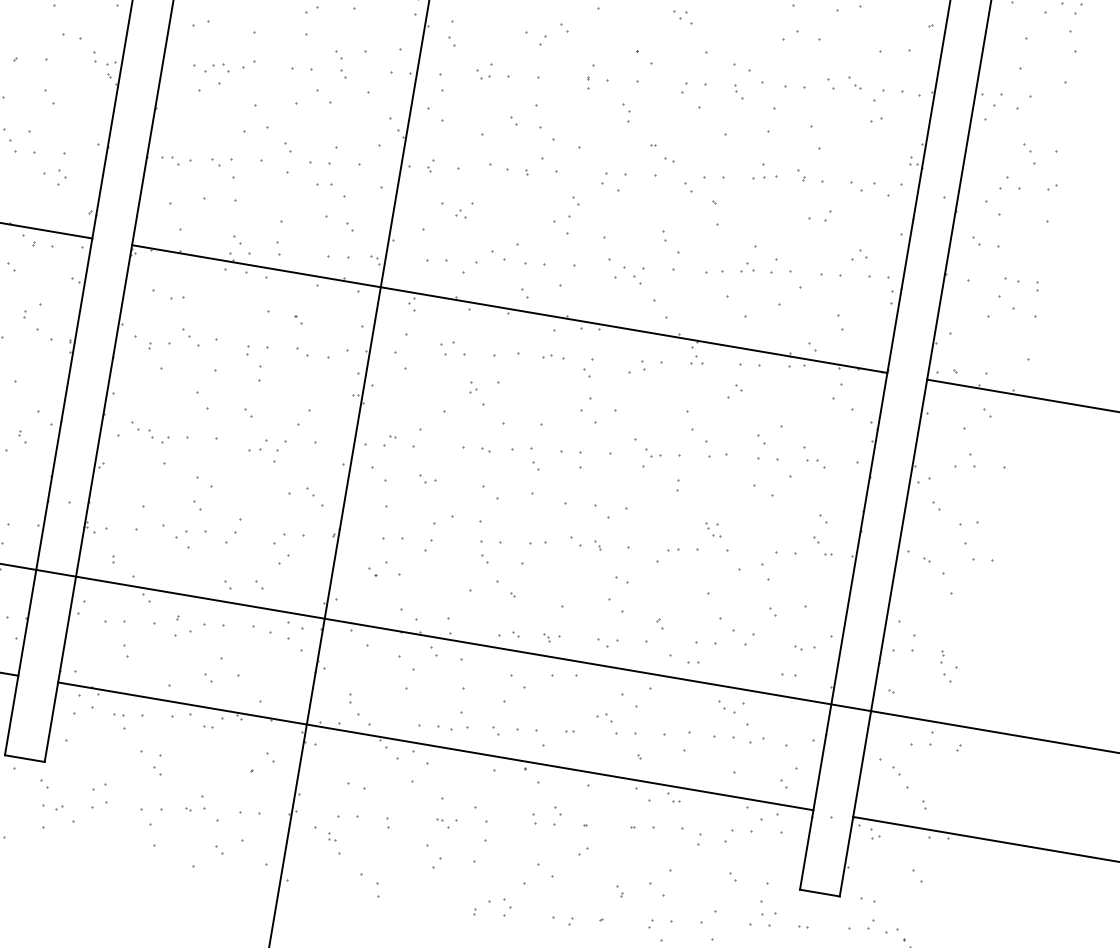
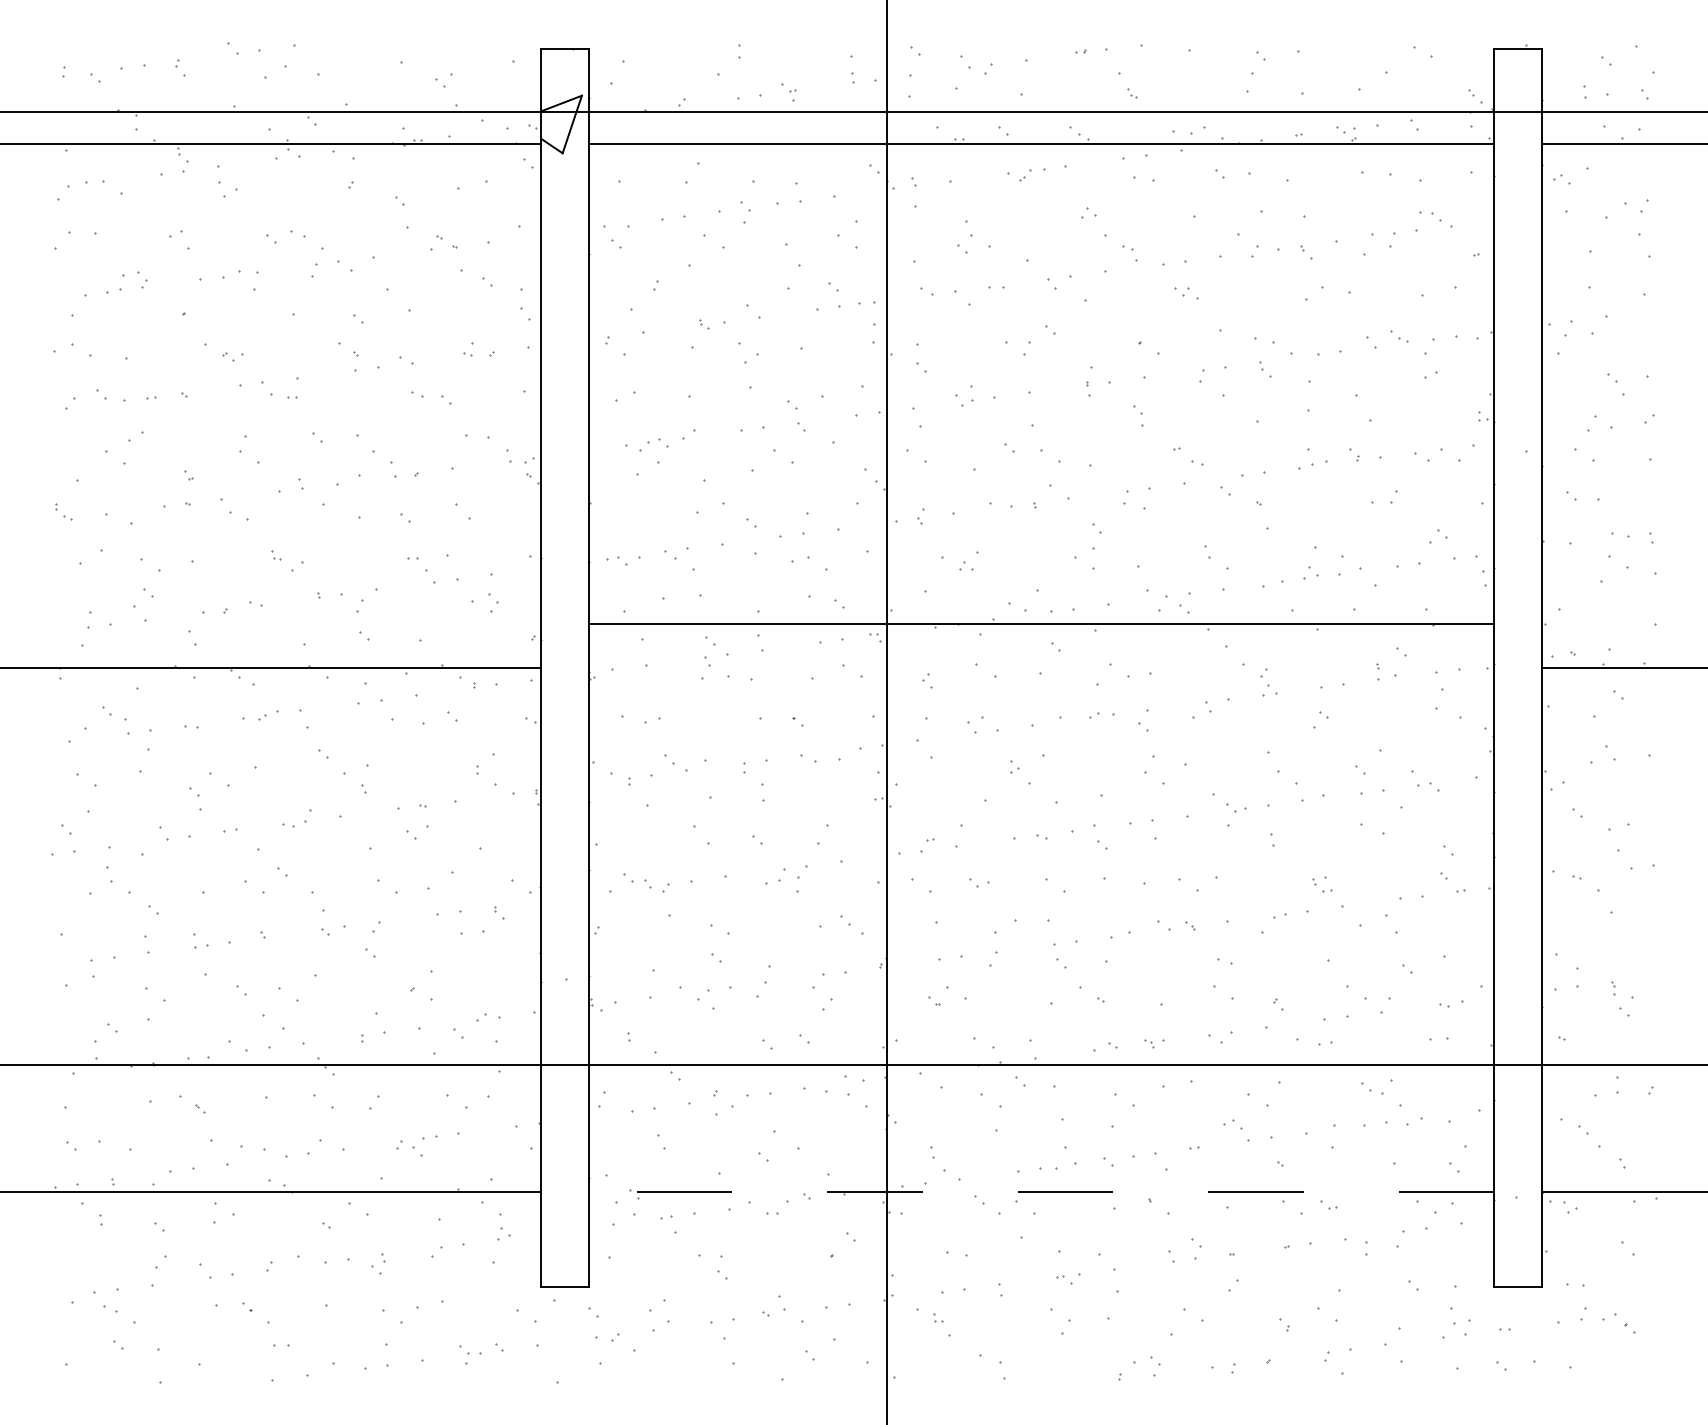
line: (509, 308) -> (1041, 623), moved
line: (435, 746) -> (1041, 1191), solid -> dashed

